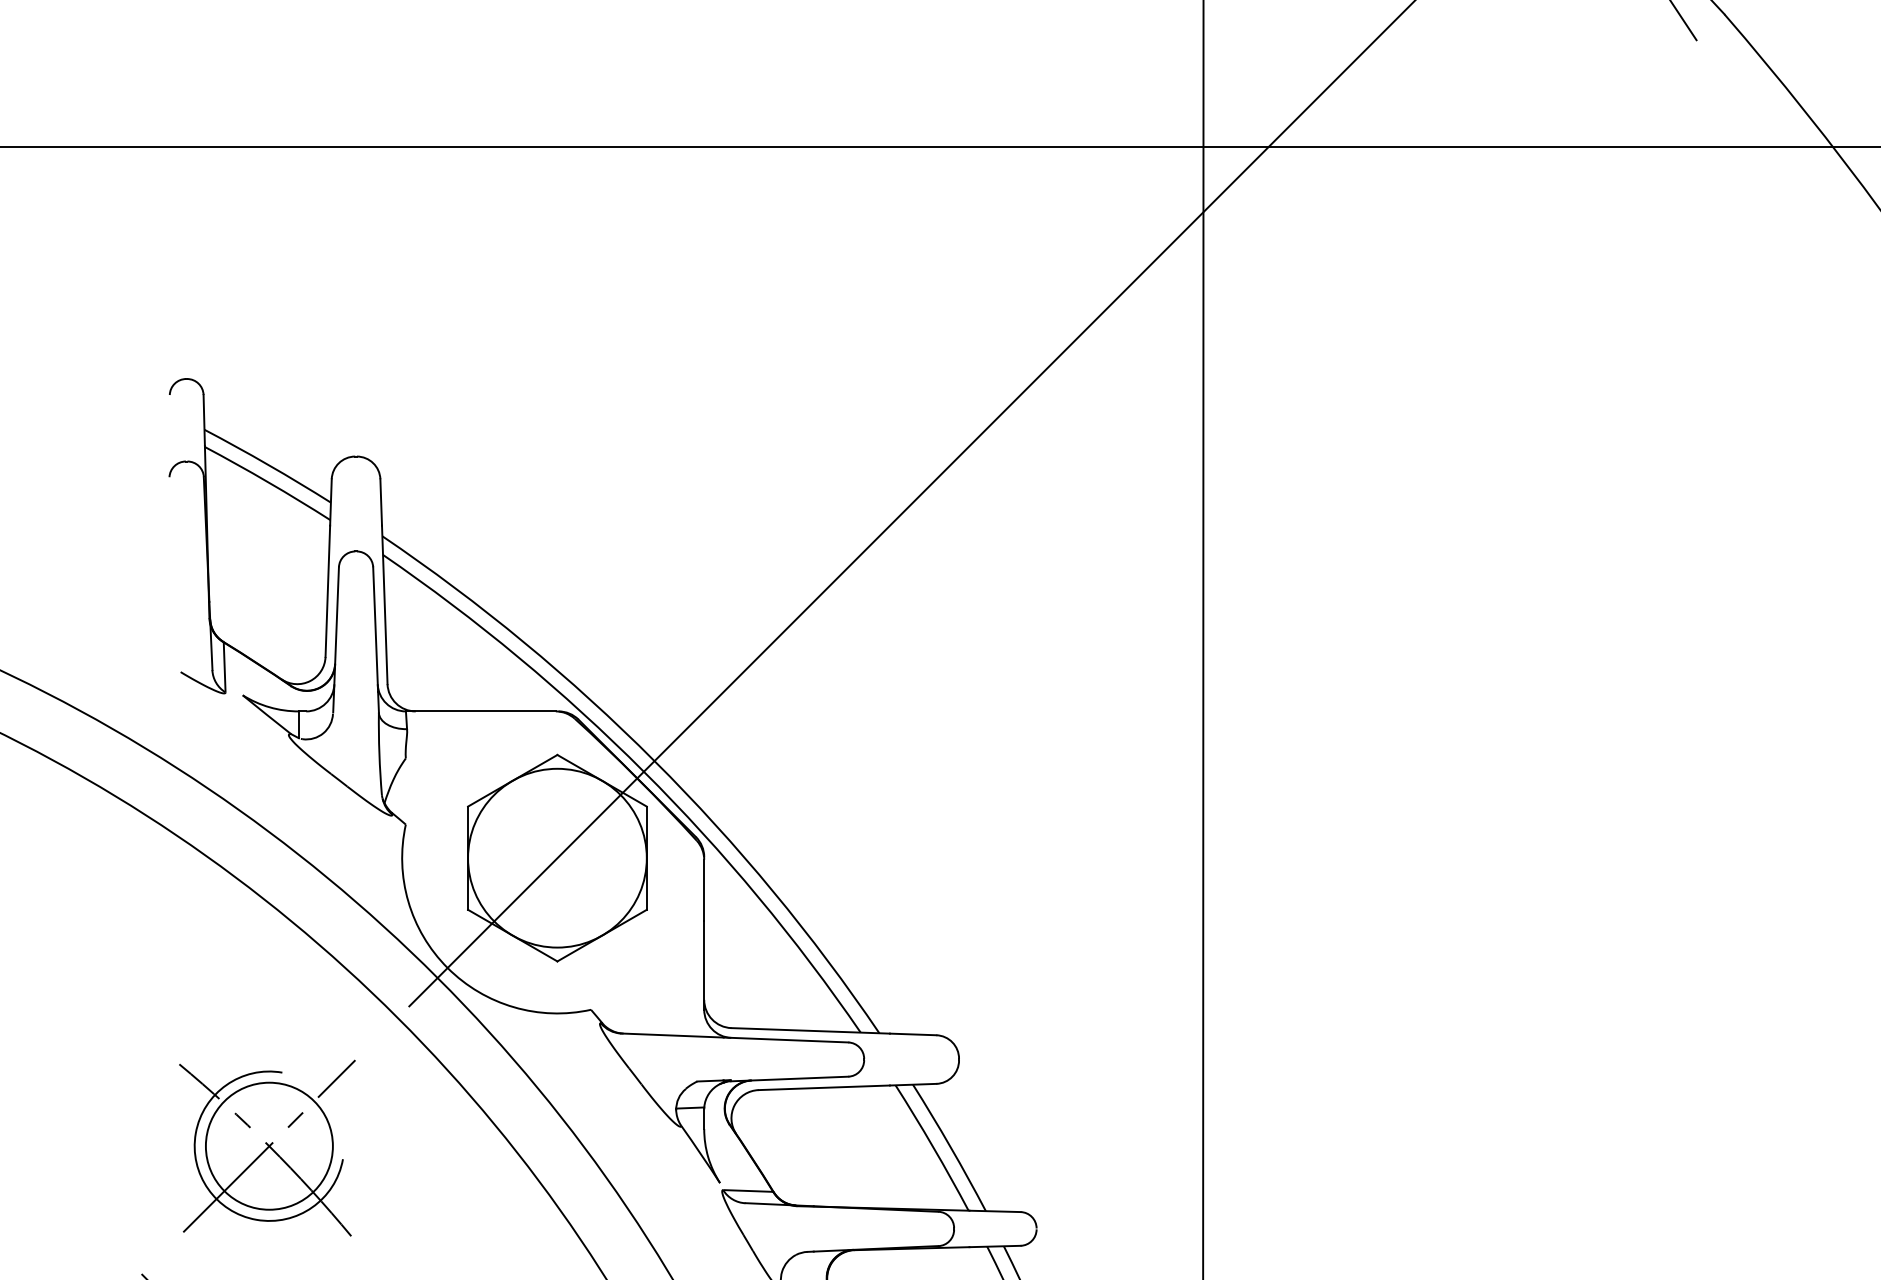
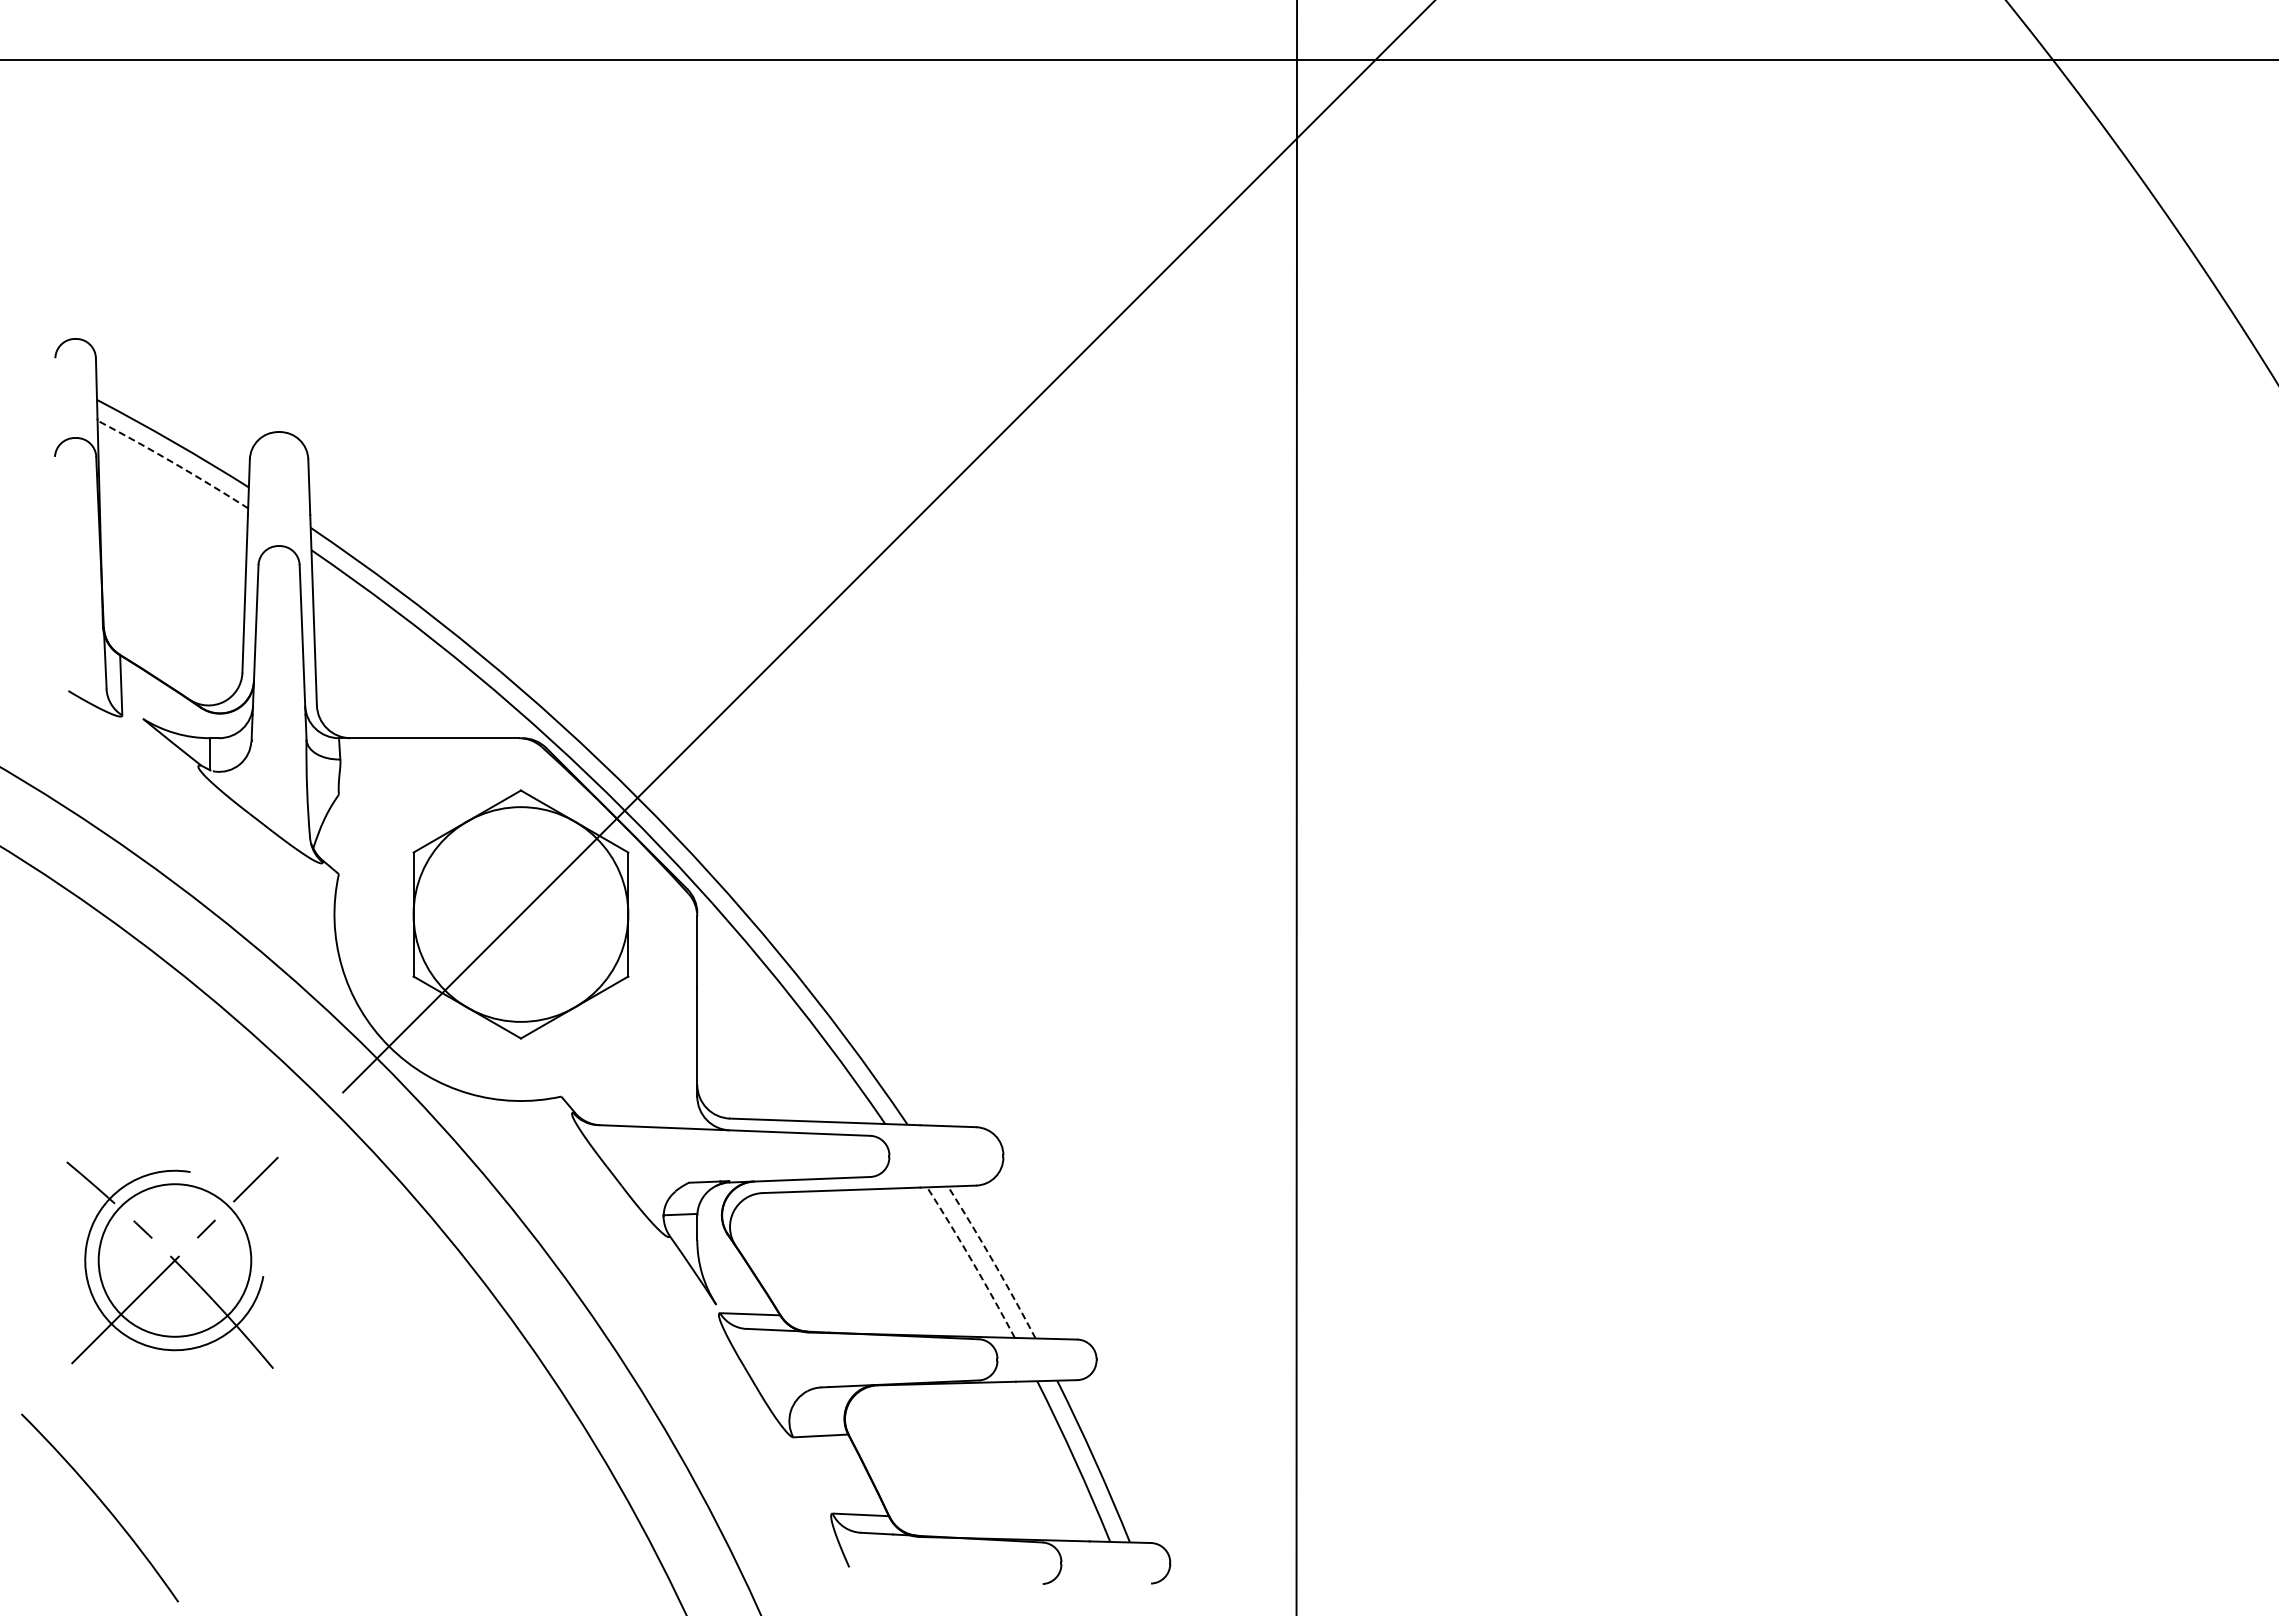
arc: (268, 482) -> (173, 463), solid -> dashed
arc: (933, 1147) -> (972, 1261), solid -> dashed
arc: (950, 1147) -> (993, 1261), solid -> dashed

